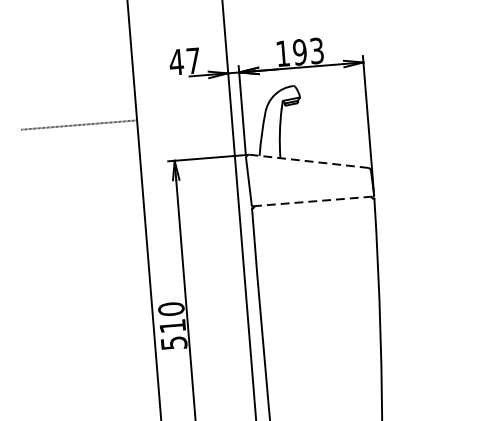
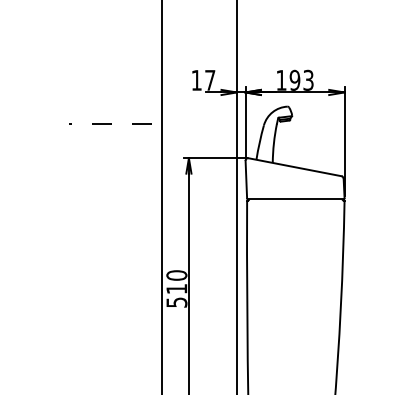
text: (176, 62) -> (196, 80), 47 -> 17
line: (309, 161) -> (295, 167), dashed -> solid
line: (312, 201) -> (295, 199), dashed -> solid

